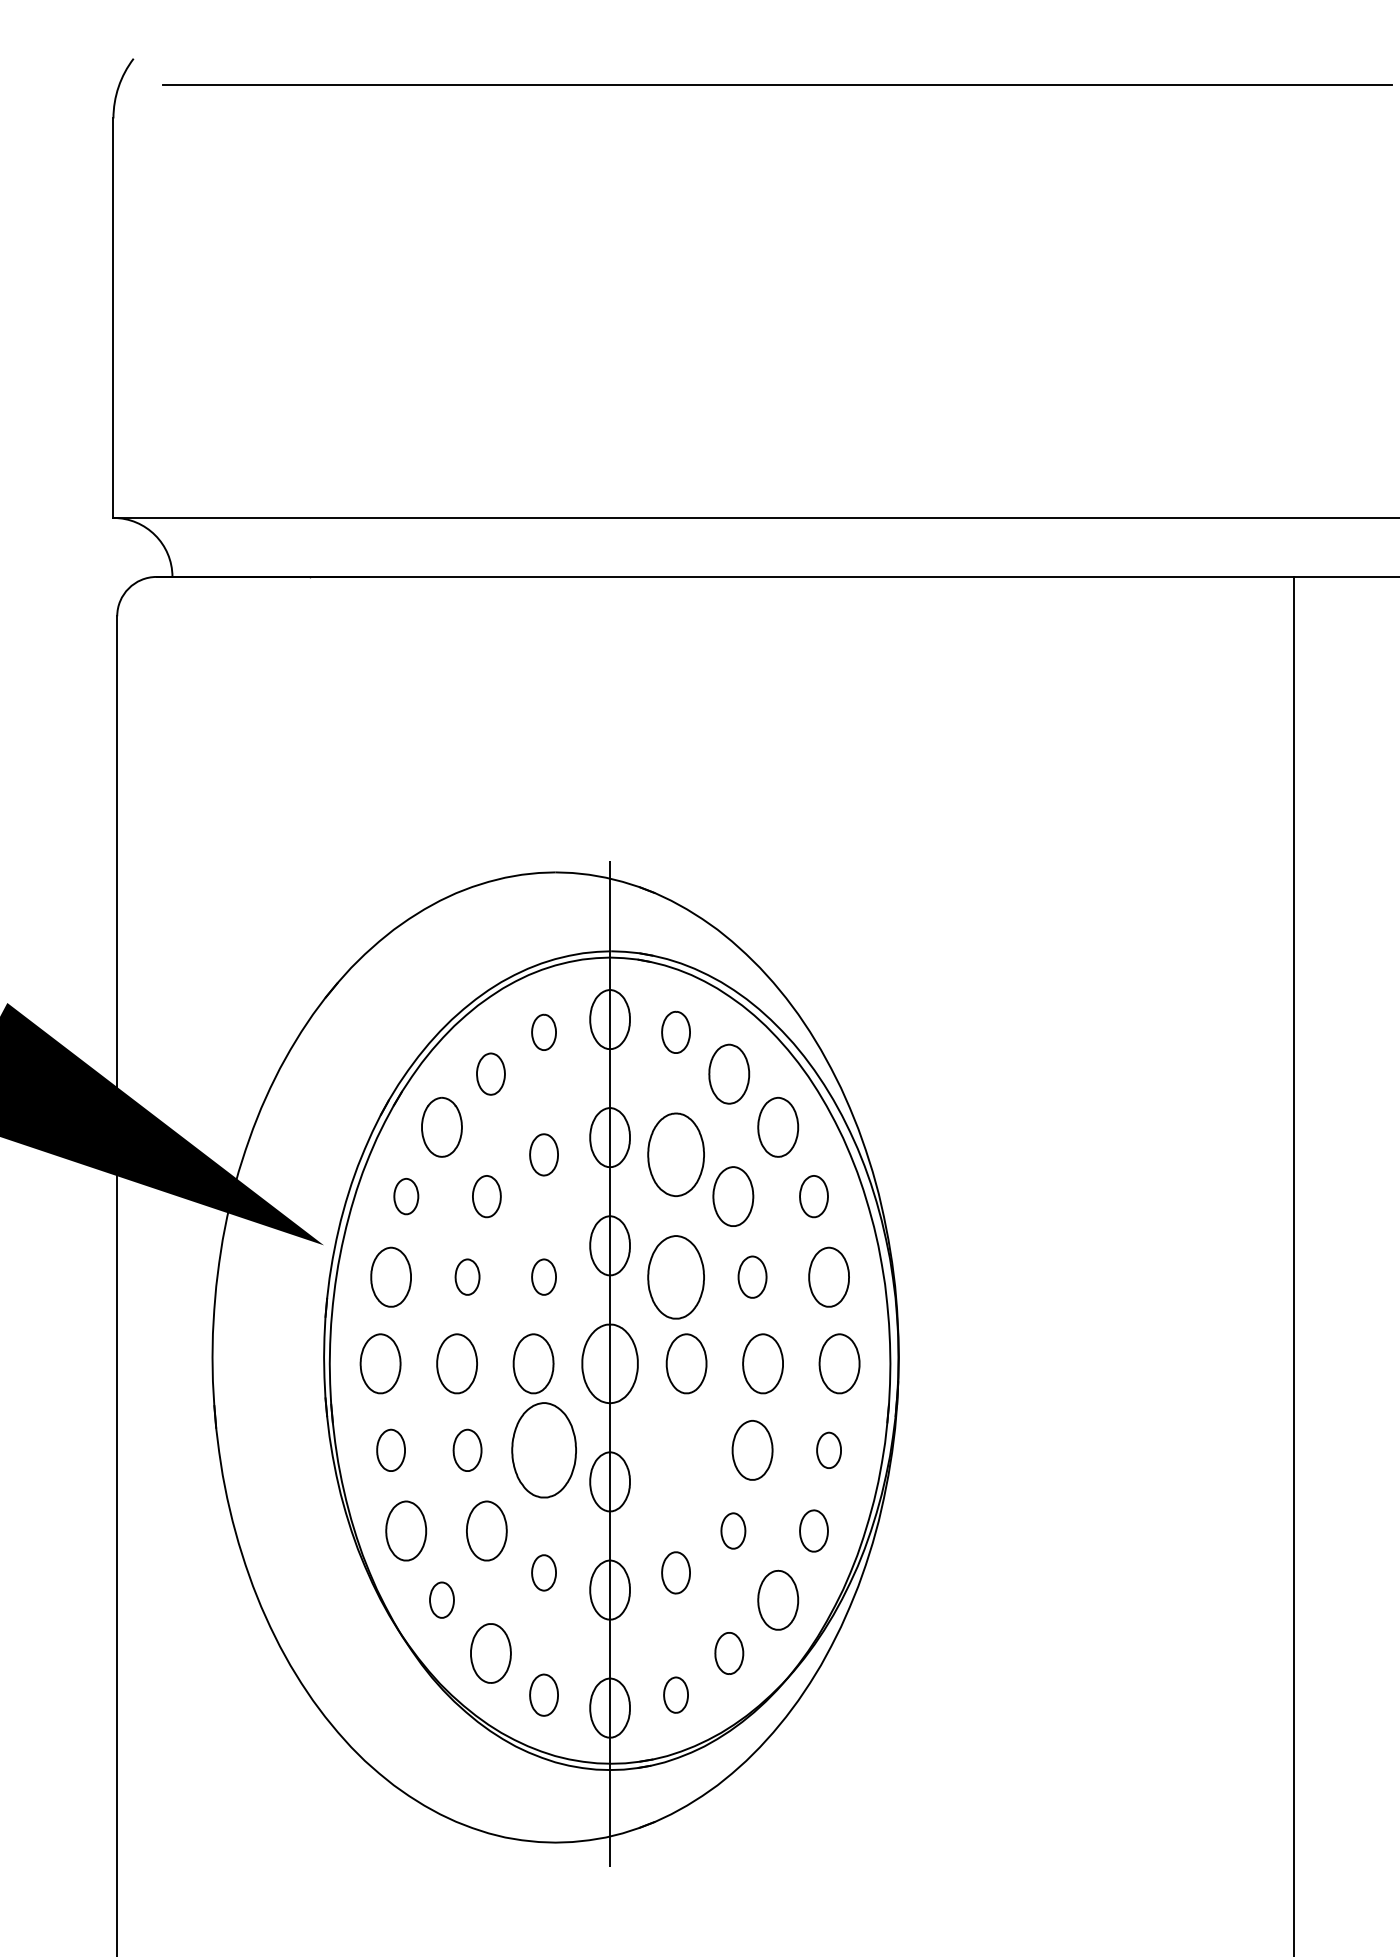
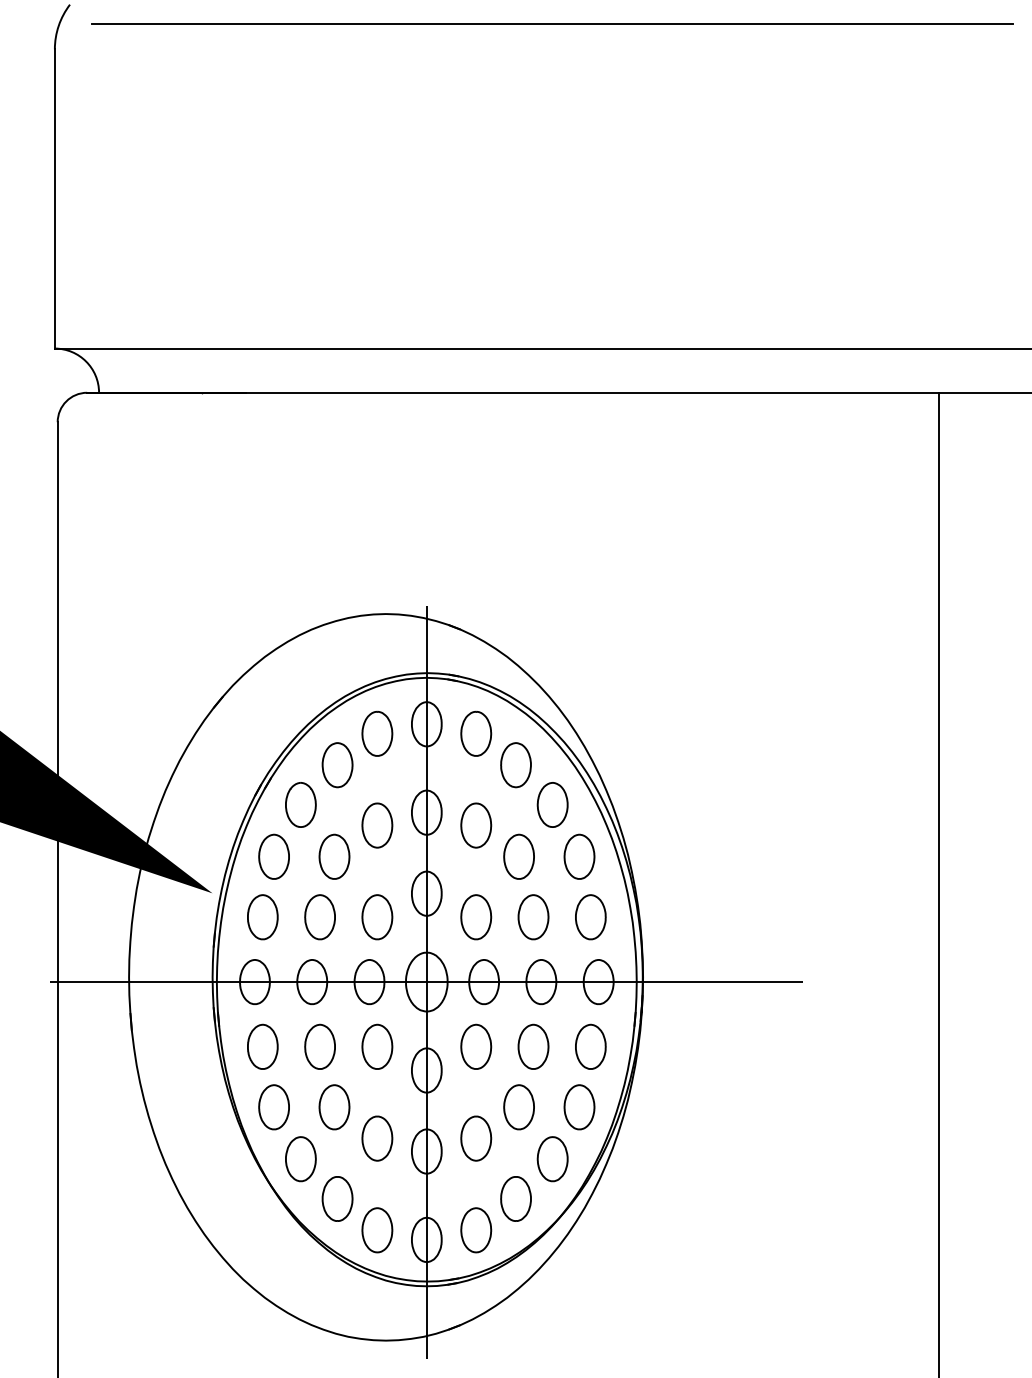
part: (543, 1032) -> (376, 733), size x1.67
part: (675, 1032) -> (475, 733), size x1.43
part: (490, 1073) -> (337, 764), size x1.43
part: (543, 1154) -> (376, 825), size x1.43
part: (675, 1154) -> (475, 825), size x0.71
part: (406, 1196) -> (274, 856), size x1.67
part: (486, 1196) -> (334, 856), size x1.43
part: (813, 1196) -> (579, 856), size x1.43
part: (467, 1276) -> (320, 916), size x1.67
part: (543, 1276) -> (376, 916), size x1.67
part: (675, 1276) -> (475, 916), size x0.71
part: (752, 1276) -> (533, 916), size x1.43
line: (609, 1363) -> (426, 981), added
part: (390, 1450) -> (262, 1046), size x1.43
part: (467, 1450) -> (320, 1046), size x1.43
part: (543, 1450) -> (376, 1046), size x0.62
part: (675, 1450) -> (475, 1046), added
part: (828, 1450) -> (590, 1046), size x1.67
part: (733, 1530) -> (519, 1106), size x1.67
part: (813, 1530) -> (579, 1106), size x1.43
part: (543, 1572) -> (376, 1138), size x1.67
part: (675, 1572) -> (475, 1138), size x1.43
part: (441, 1599) -> (300, 1158), size x1.67
part: (729, 1653) -> (516, 1199), size x1.43
part: (543, 1694) -> (376, 1229), size x1.43
part: (675, 1694) -> (475, 1229), size x1.67

